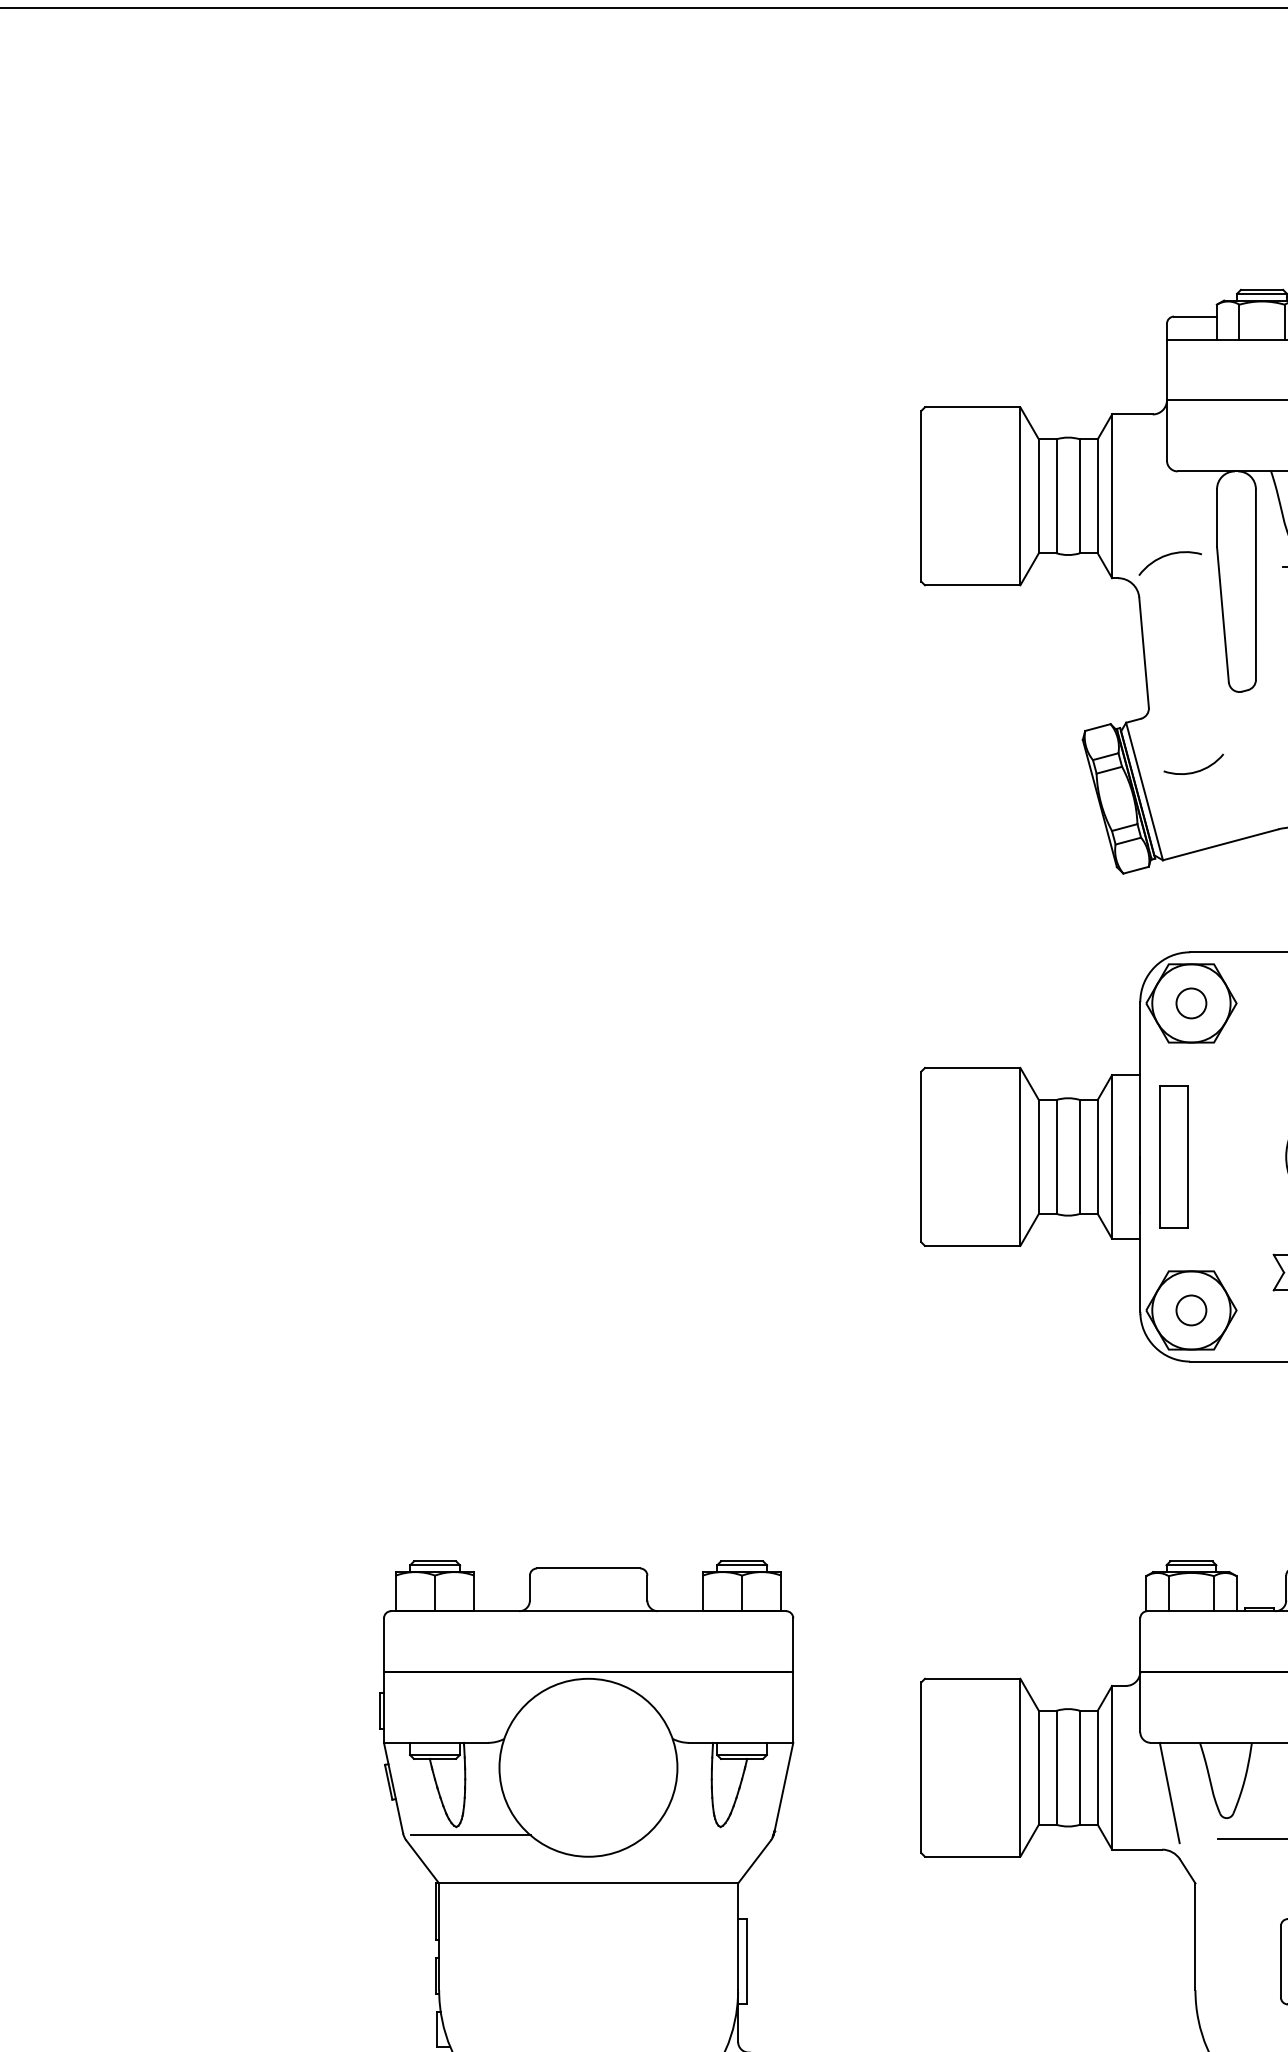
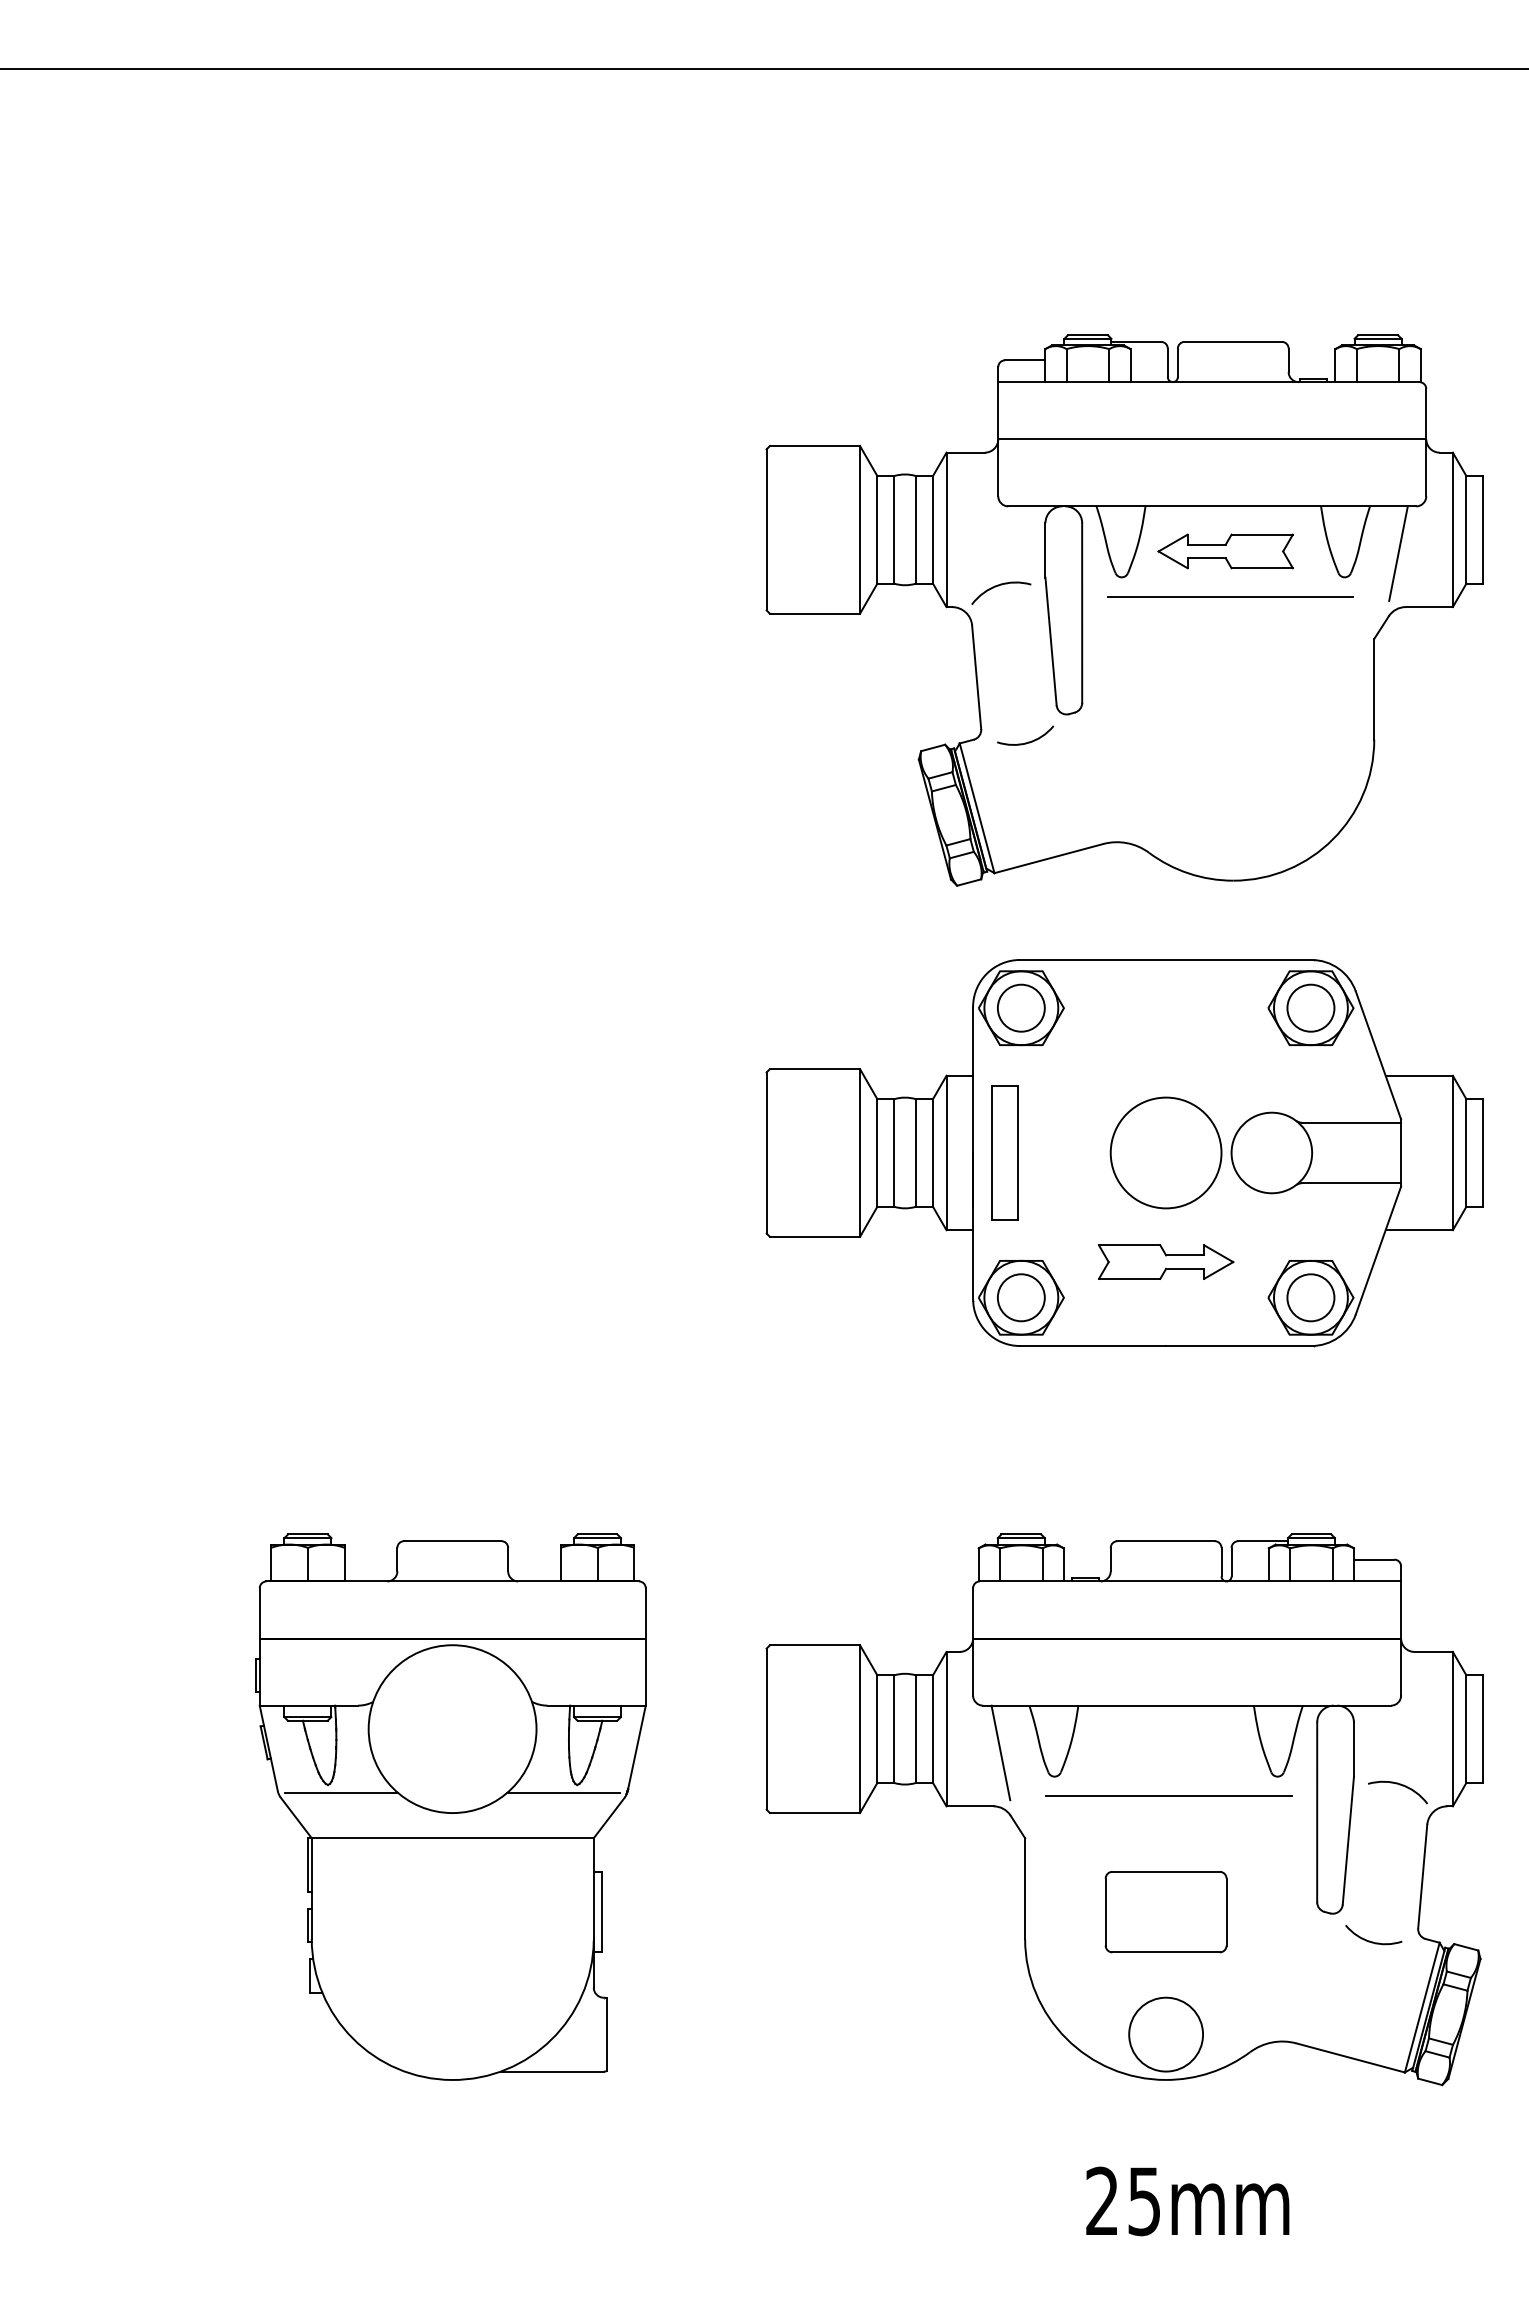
arc: (1196, 770) -> (1028, 741), moved
circle: (1190, 1002) -> (1020, 1007), size x1.67
circle: (1190, 1310) -> (1020, 1297), size x1.67
line: (706, 1834) -> (563, 1792), added

